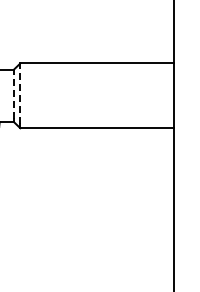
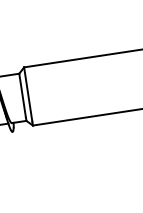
line: (20, 93) -> (28, 94), dashed -> solid
line: (14, 94) -> (23, 96), dashed -> solid

